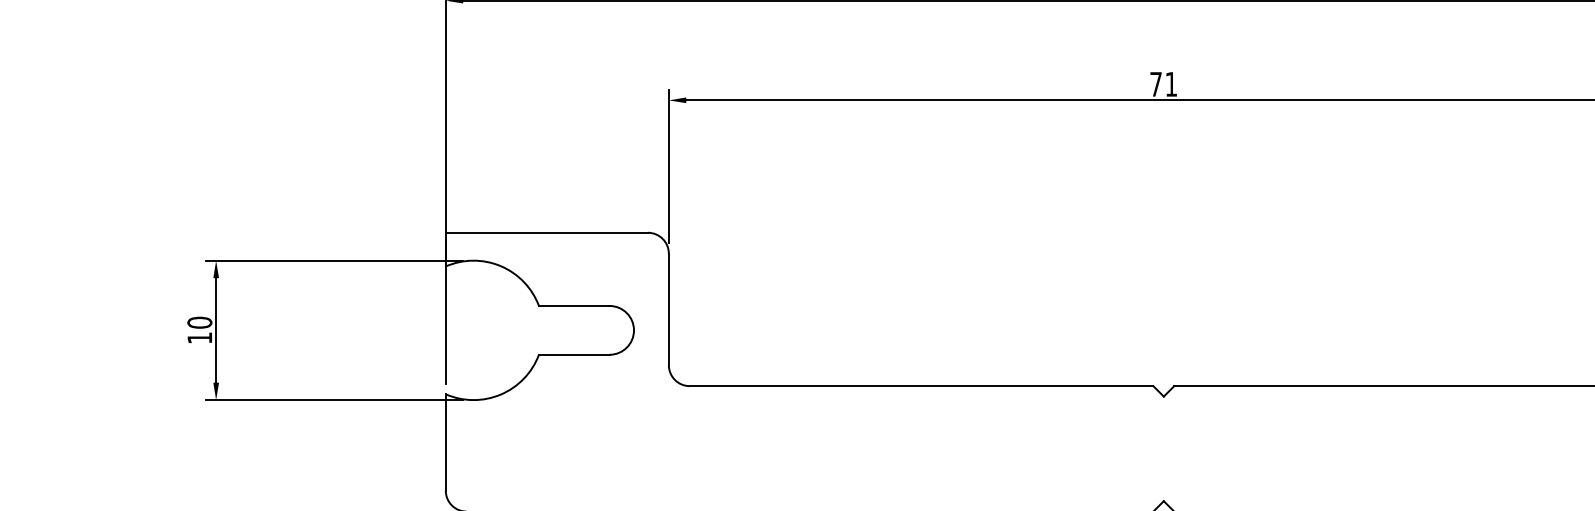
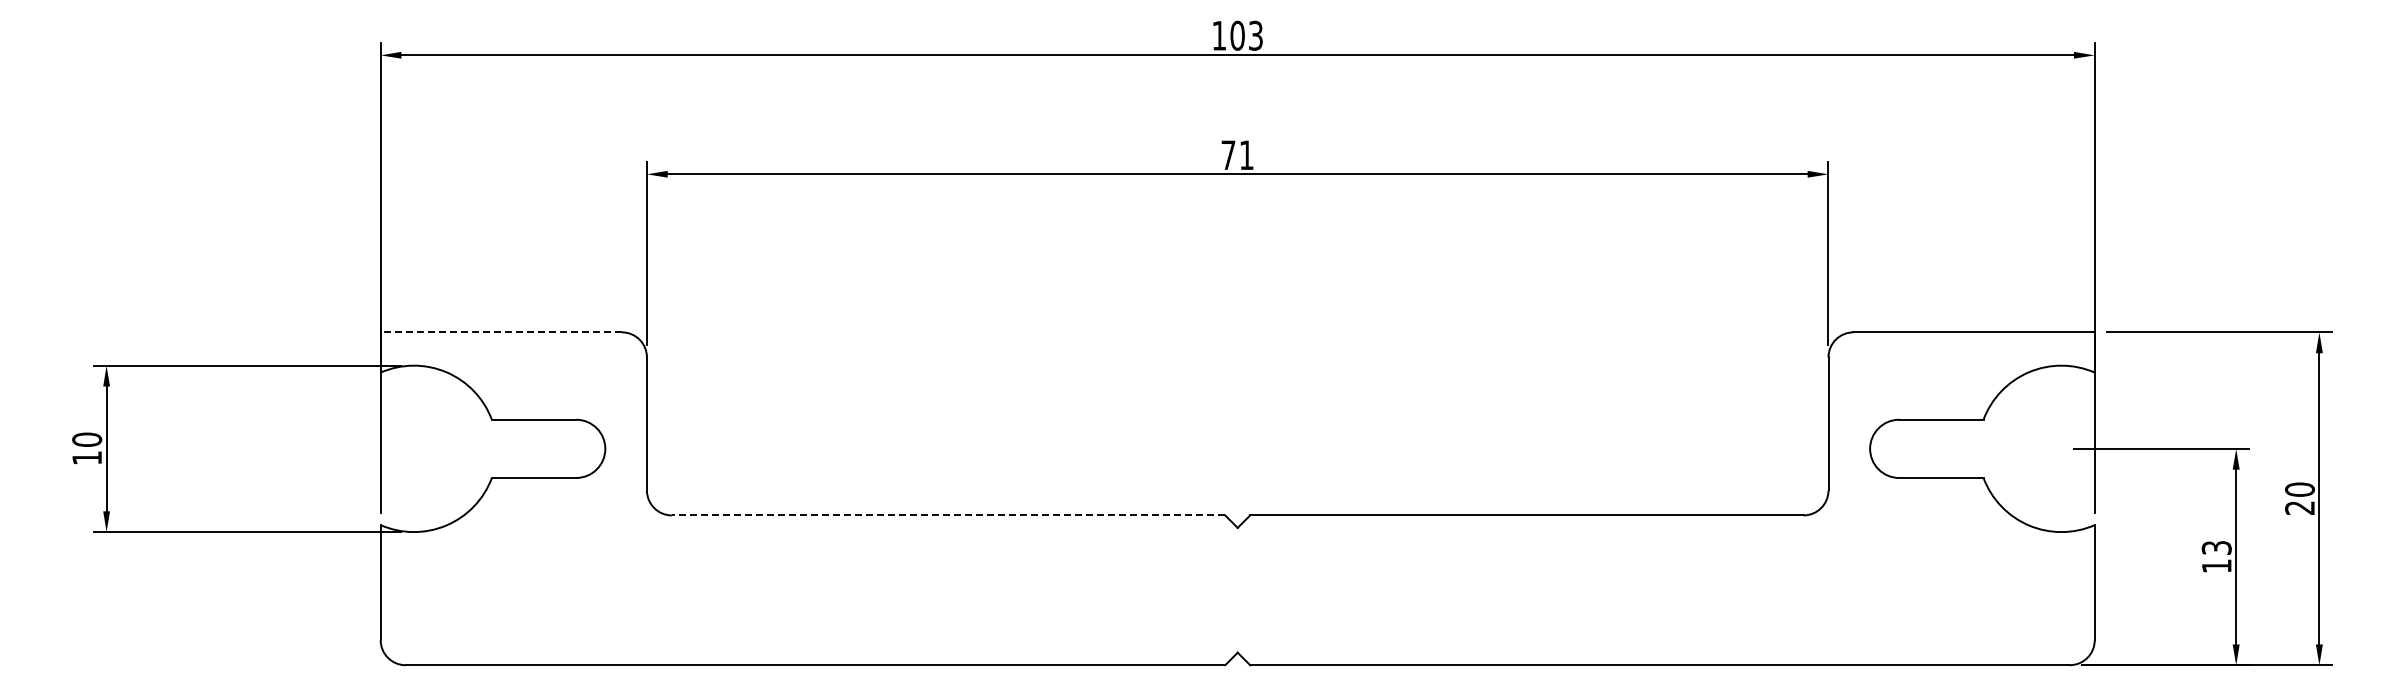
line: (547, 232) -> (501, 332), solid -> dashed
line: (921, 386) -> (948, 515), solid -> dashed

